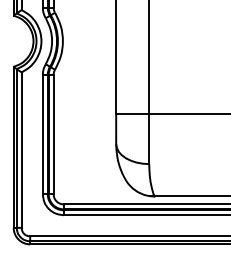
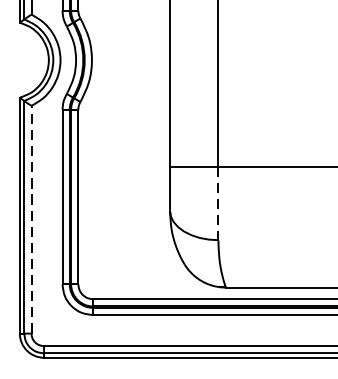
line: (149, 139) -> (218, 204), solid -> dashed
line: (21, 150) -> (31, 220), solid -> dashed

